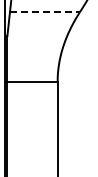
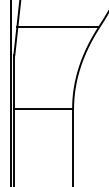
line: (45, 11) -> (58, 26), dashed -> solid

